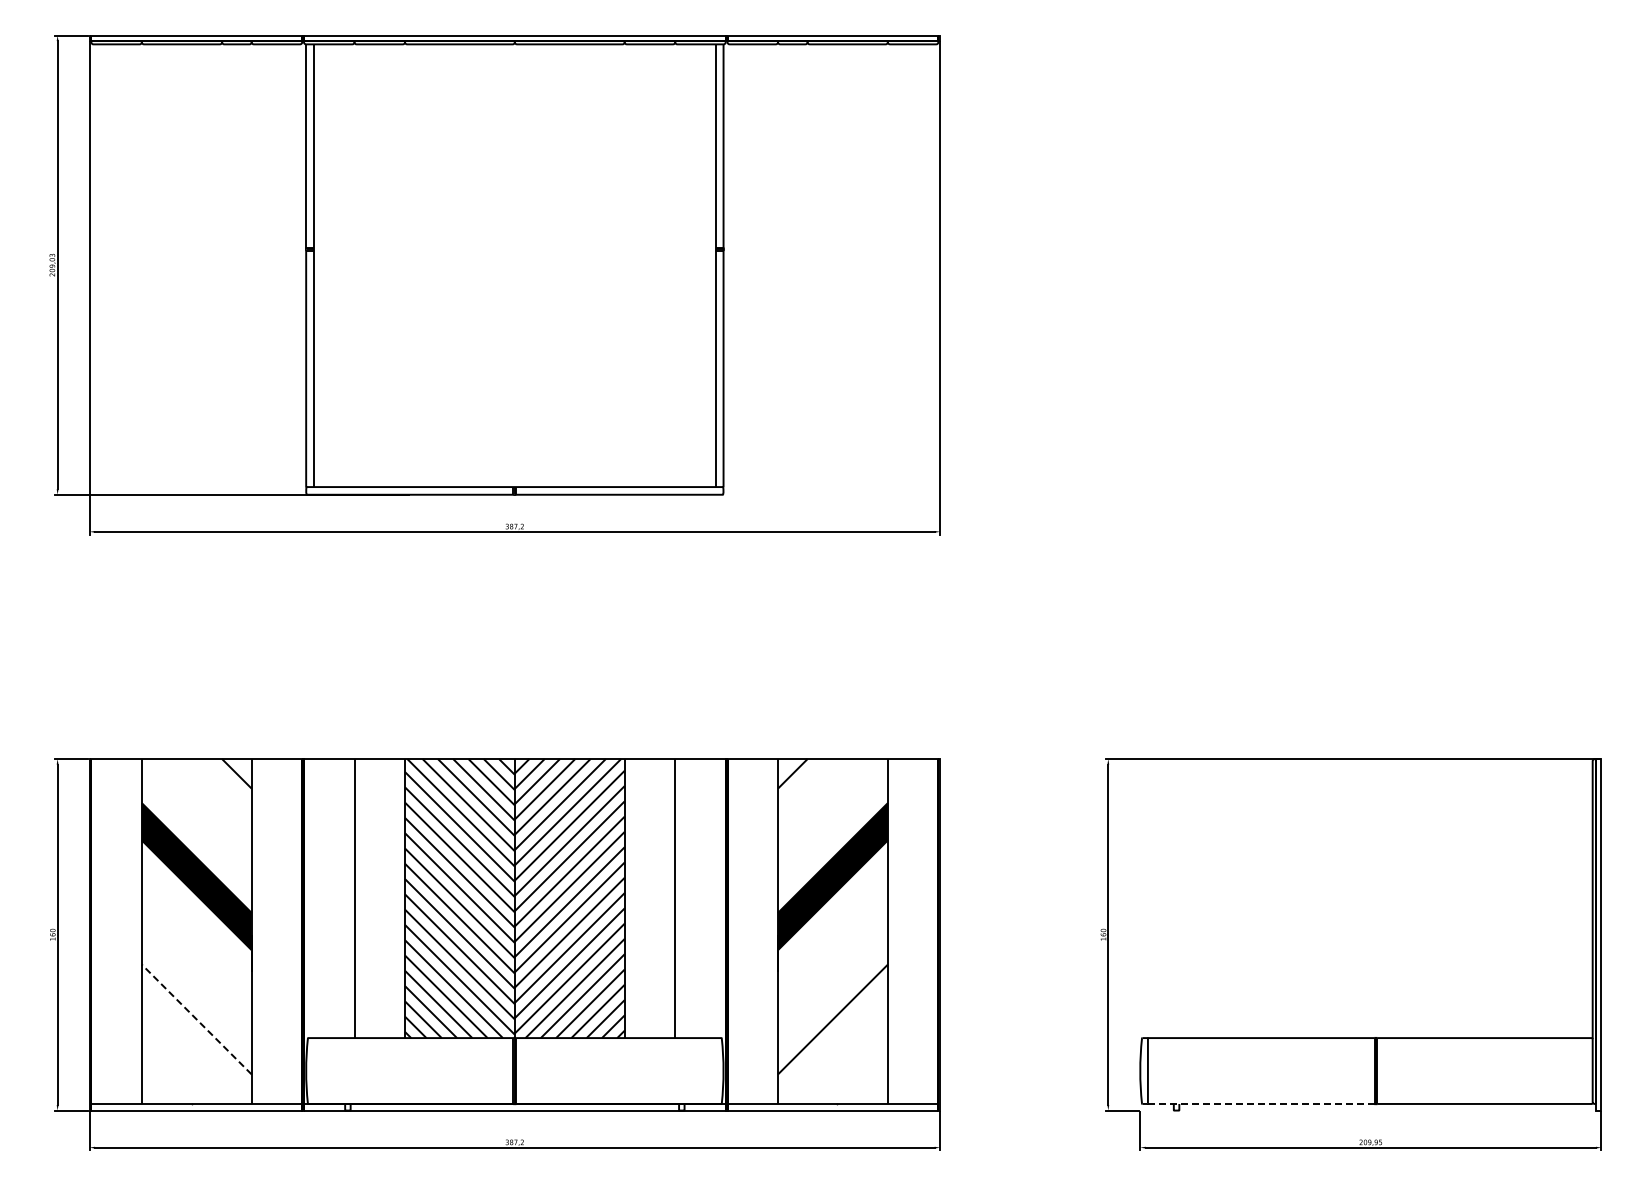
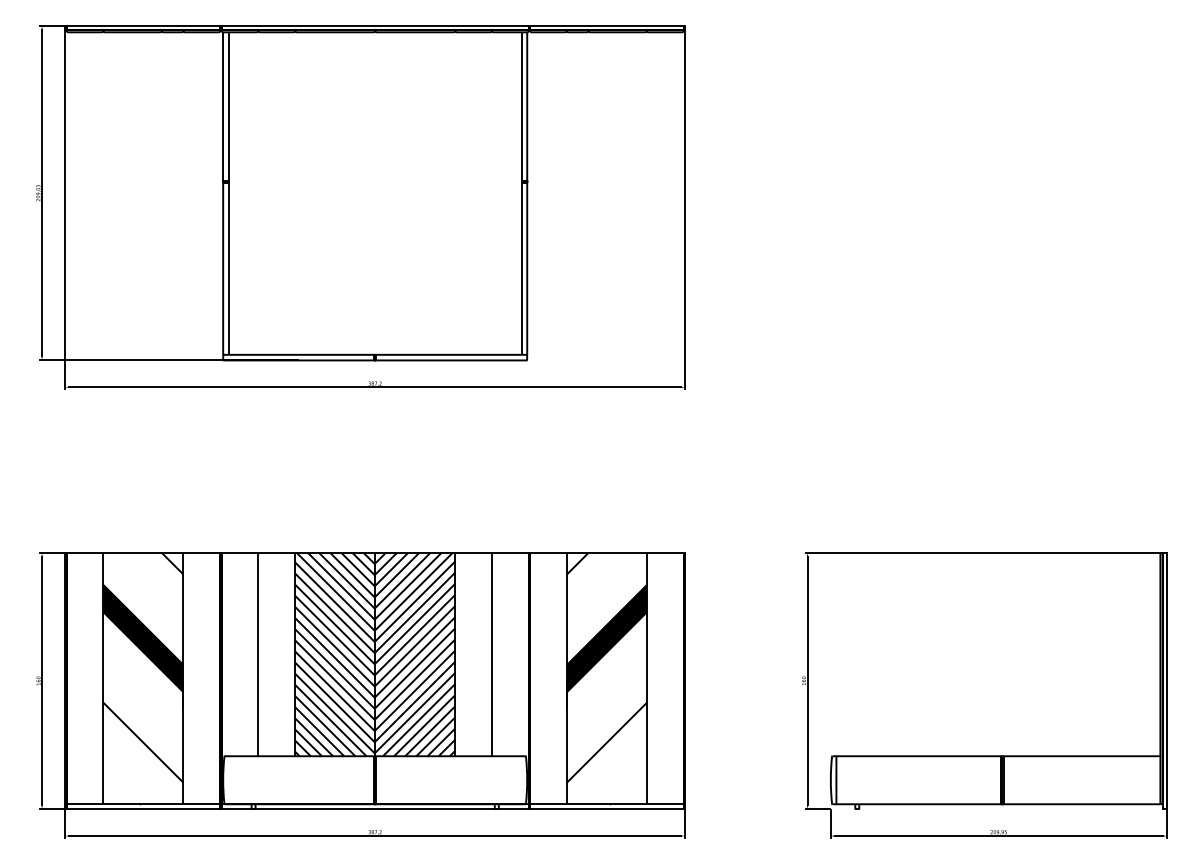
line: (196, 1019) -> (143, 742), dashed -> solid
line: (1253, 1103) -> (913, 803), dashed -> solid

